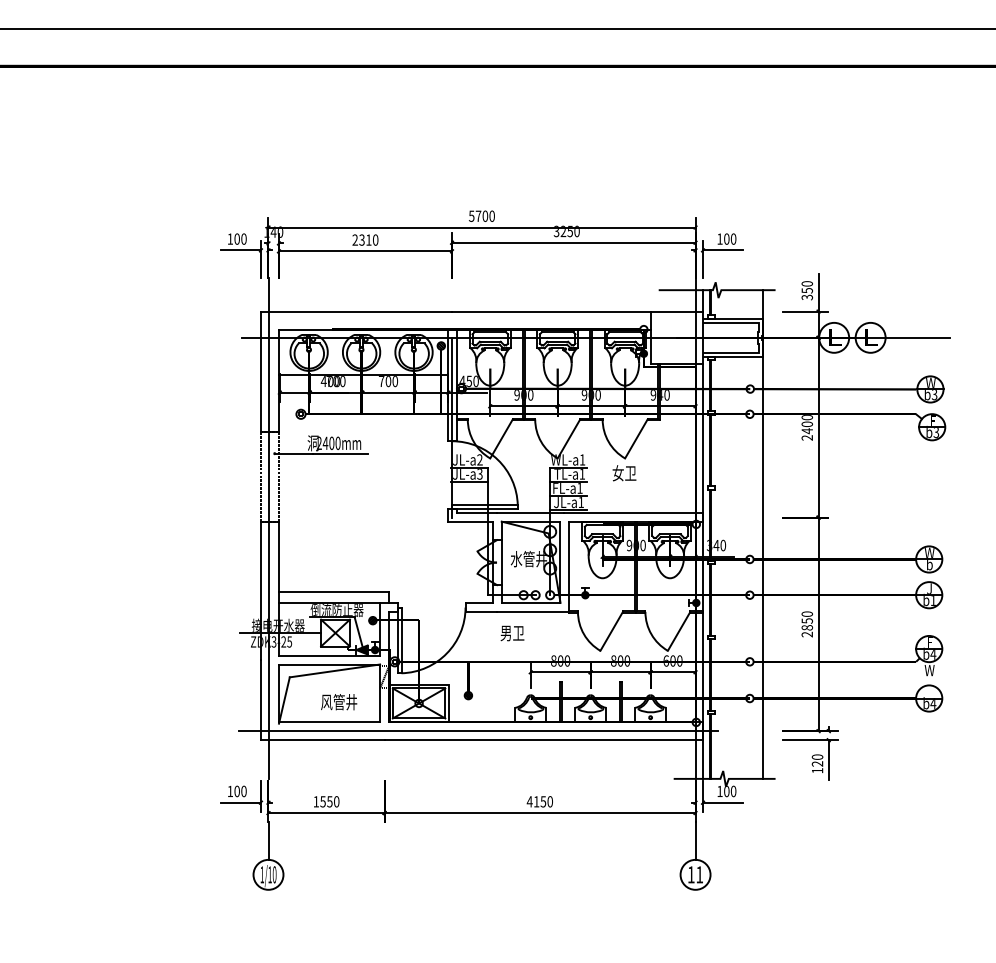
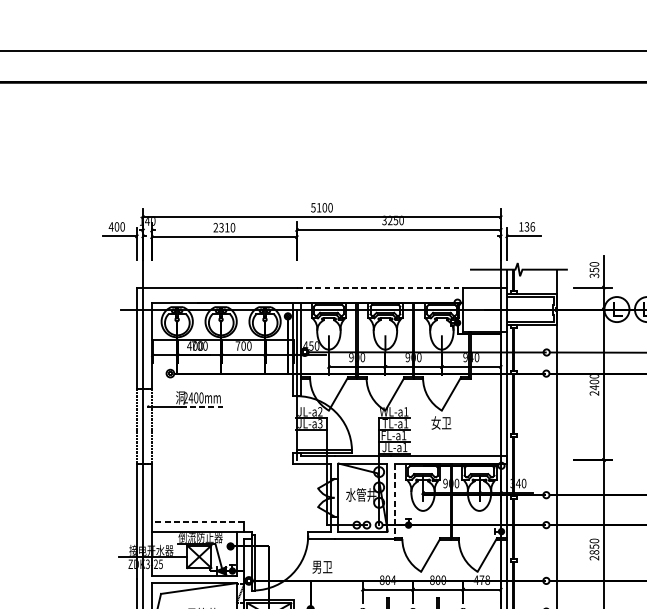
text: (478, 215) -> (319, 207), 5700 -> 5100
text: (230, 238) -> (111, 226), 100 -> 400
text: (730, 238) -> (530, 226), 100 -> 136
line: (551, 311) -> (380, 287), solid -> dashed
line: (341, 453) -> (204, 406), solid -> dashed
line: (568, 567) -> (394, 501), solid -> dashed
line: (333, 591) -> (197, 522), solid -> dashed
text: (512, 633) -> (322, 567), moved
text: (567, 660) -> (393, 579), 800 -> 804
text: (672, 660) -> (481, 579), 600 -> 478

